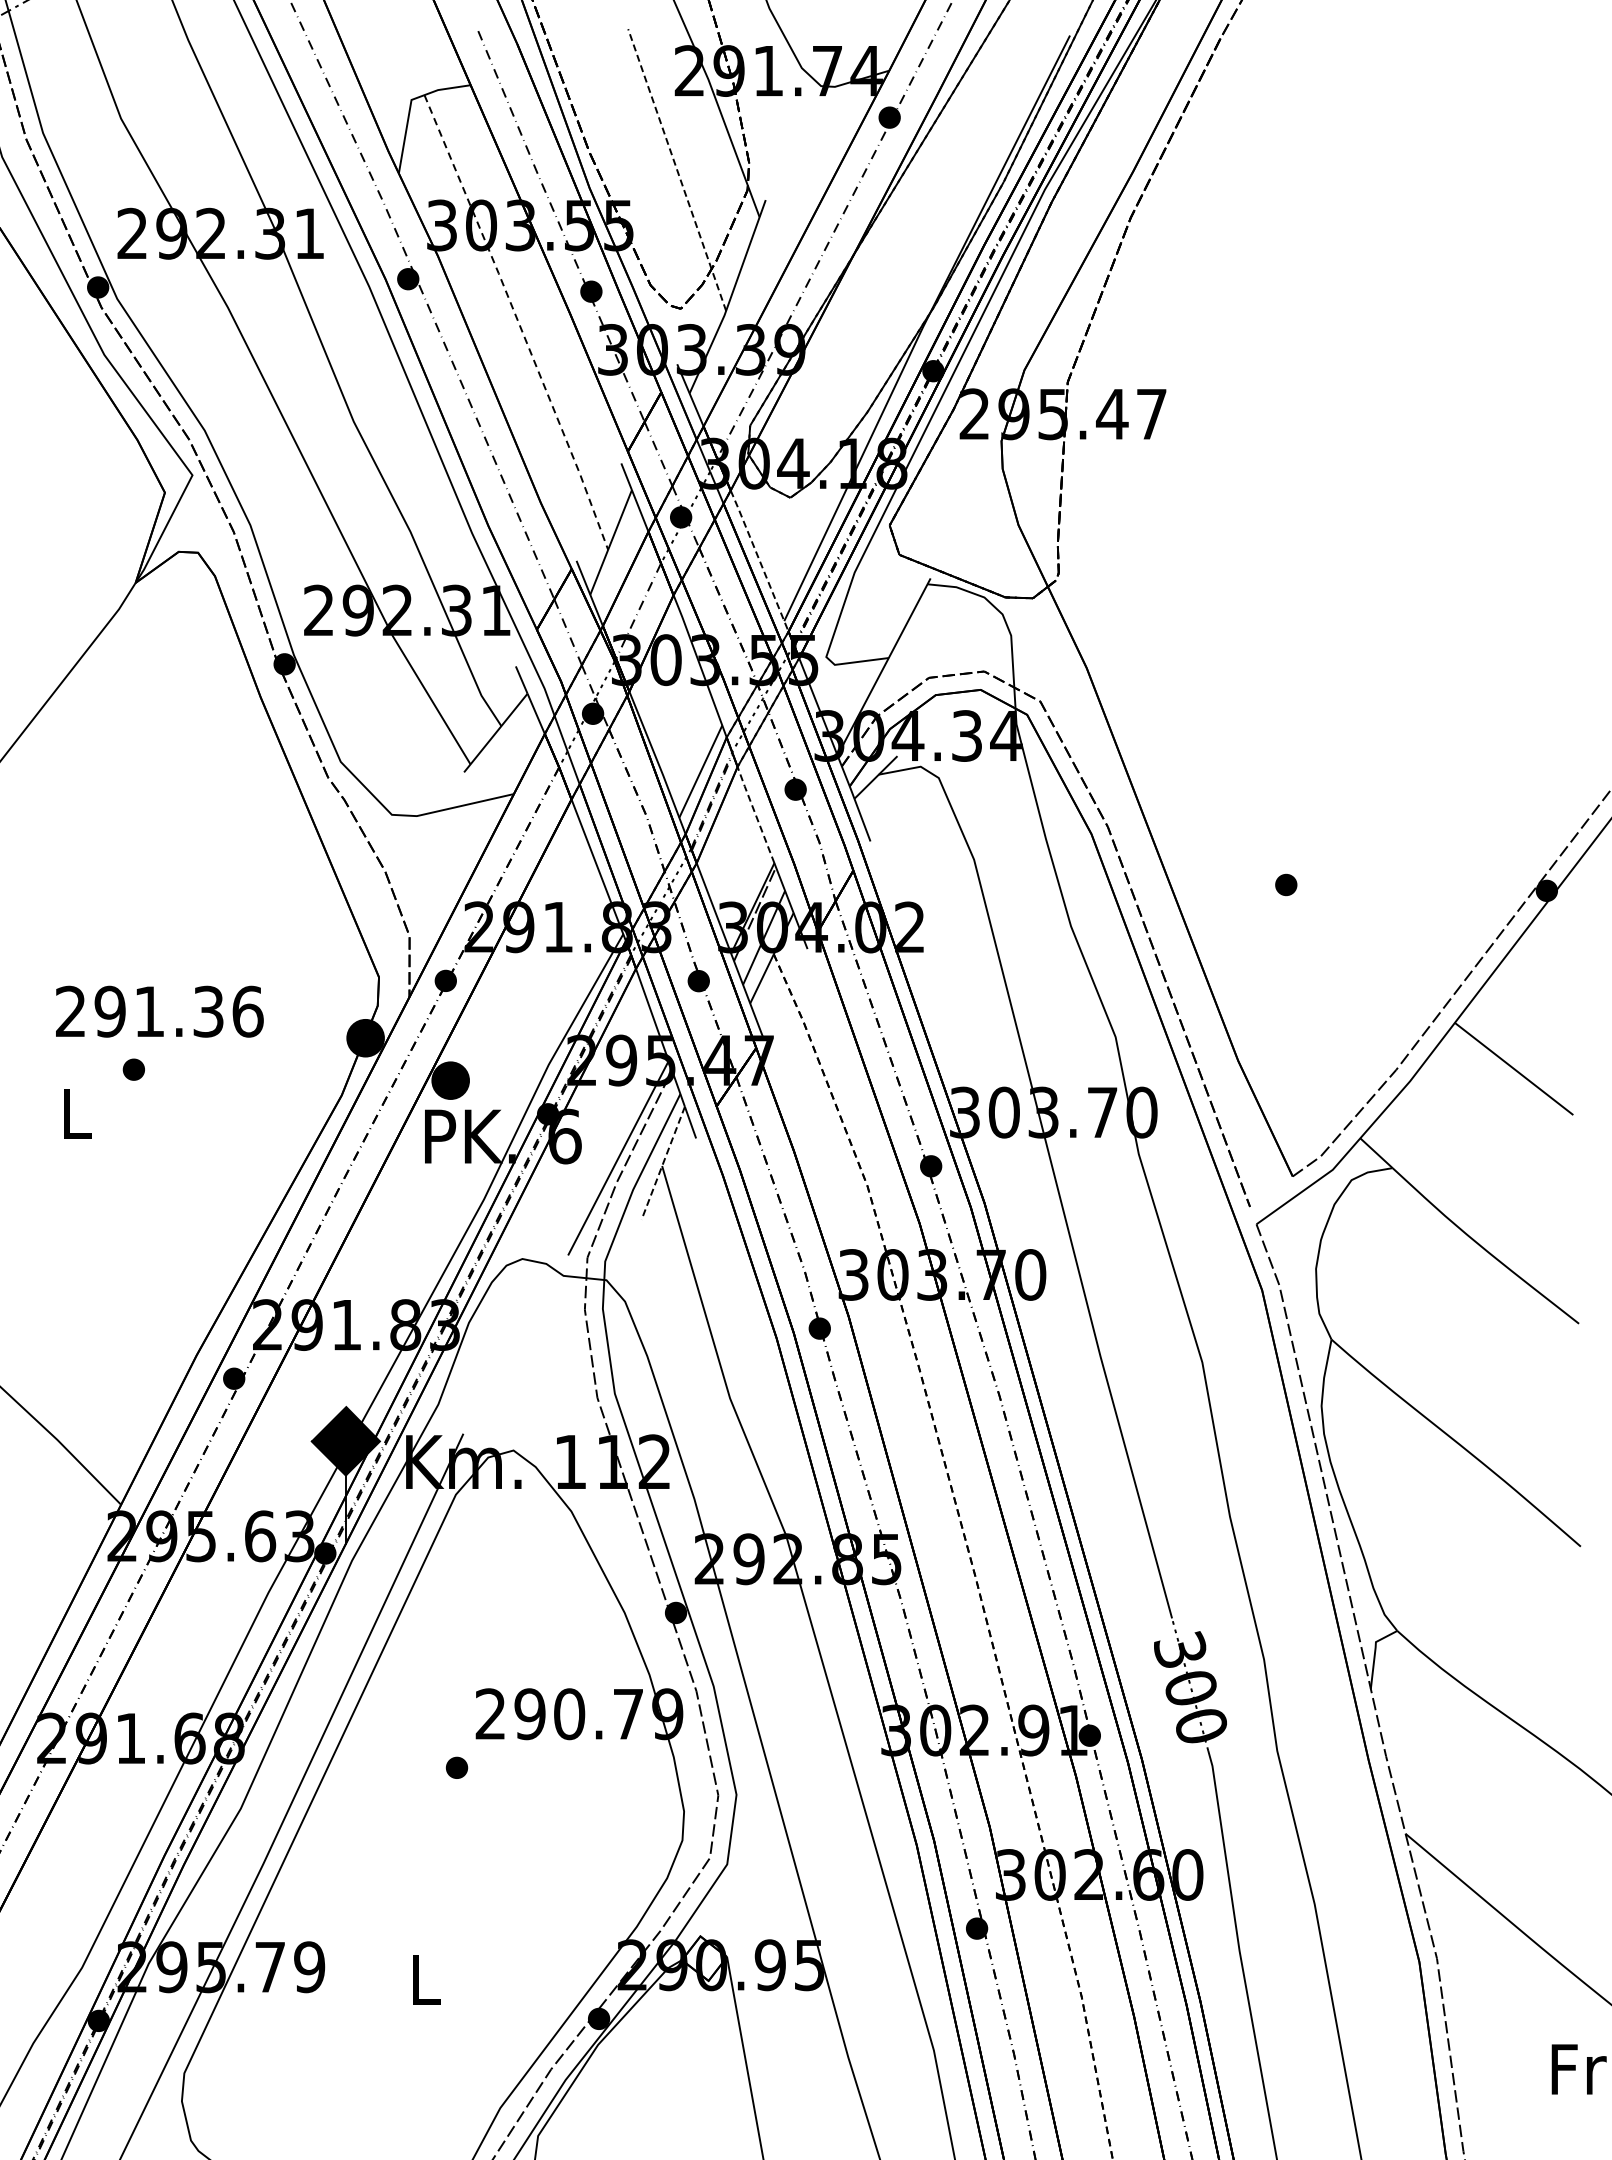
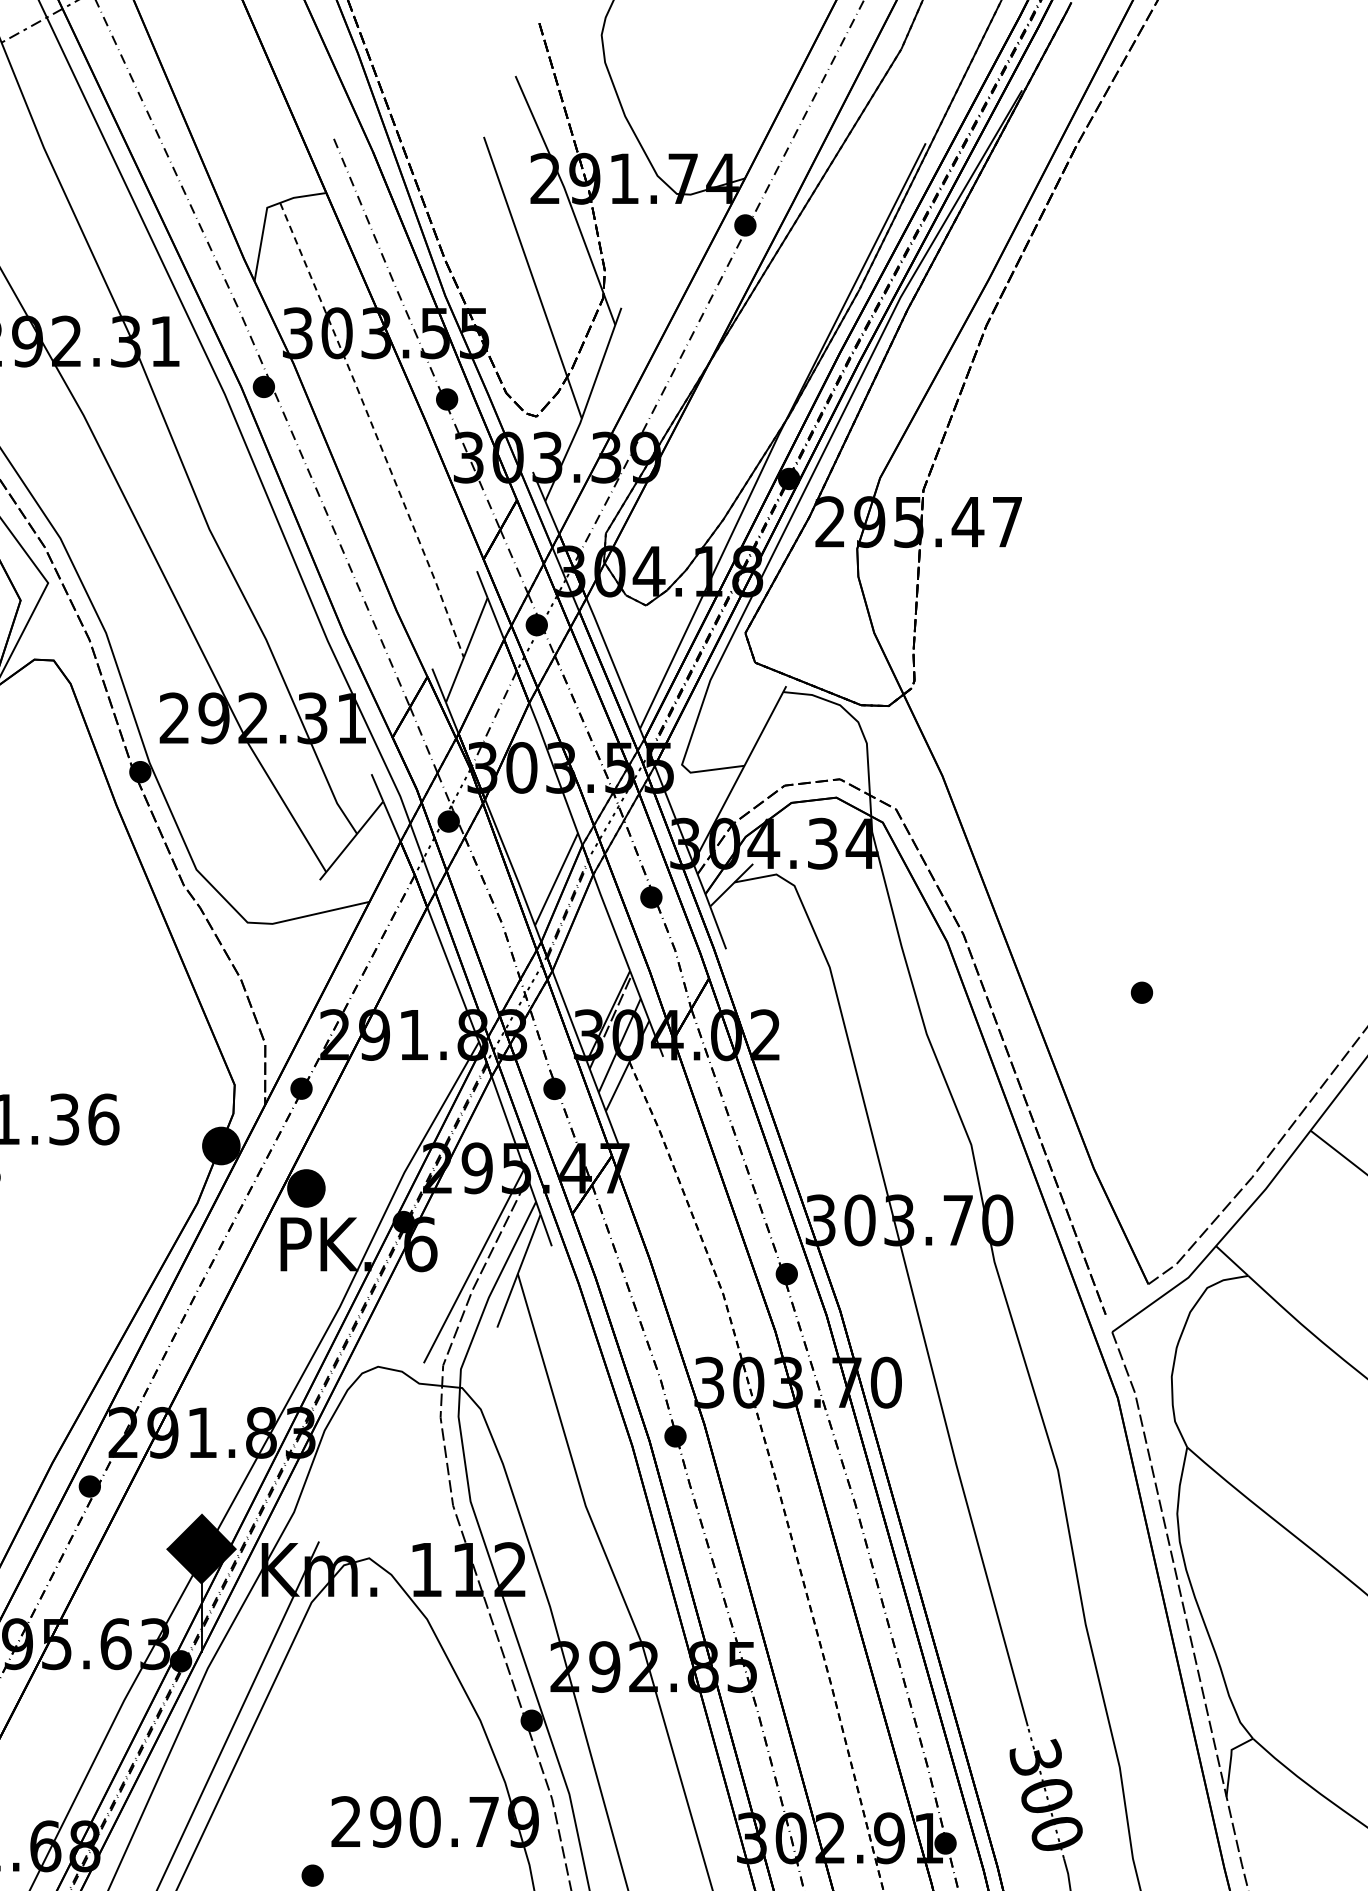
line: (677, 169) -> (533, 277), dashed -> solid
line: (759, 560) -> (615, 668), dashed -> solid
line: (755, 814) -> (611, 922), dashed -> solid
line: (663, 1163) -> (519, 1271), dashed -> solid

